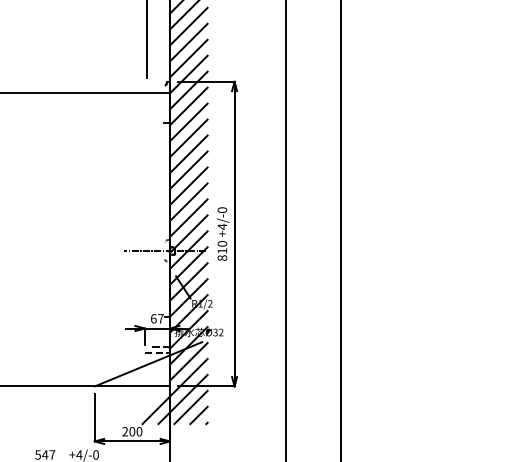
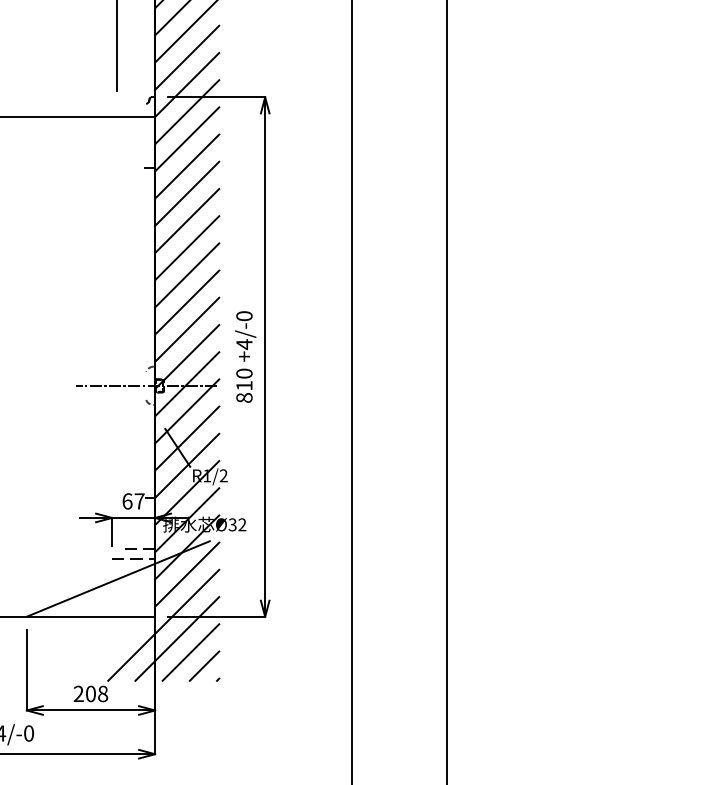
text: (139, 431) -> (103, 693), 200 -> 208

